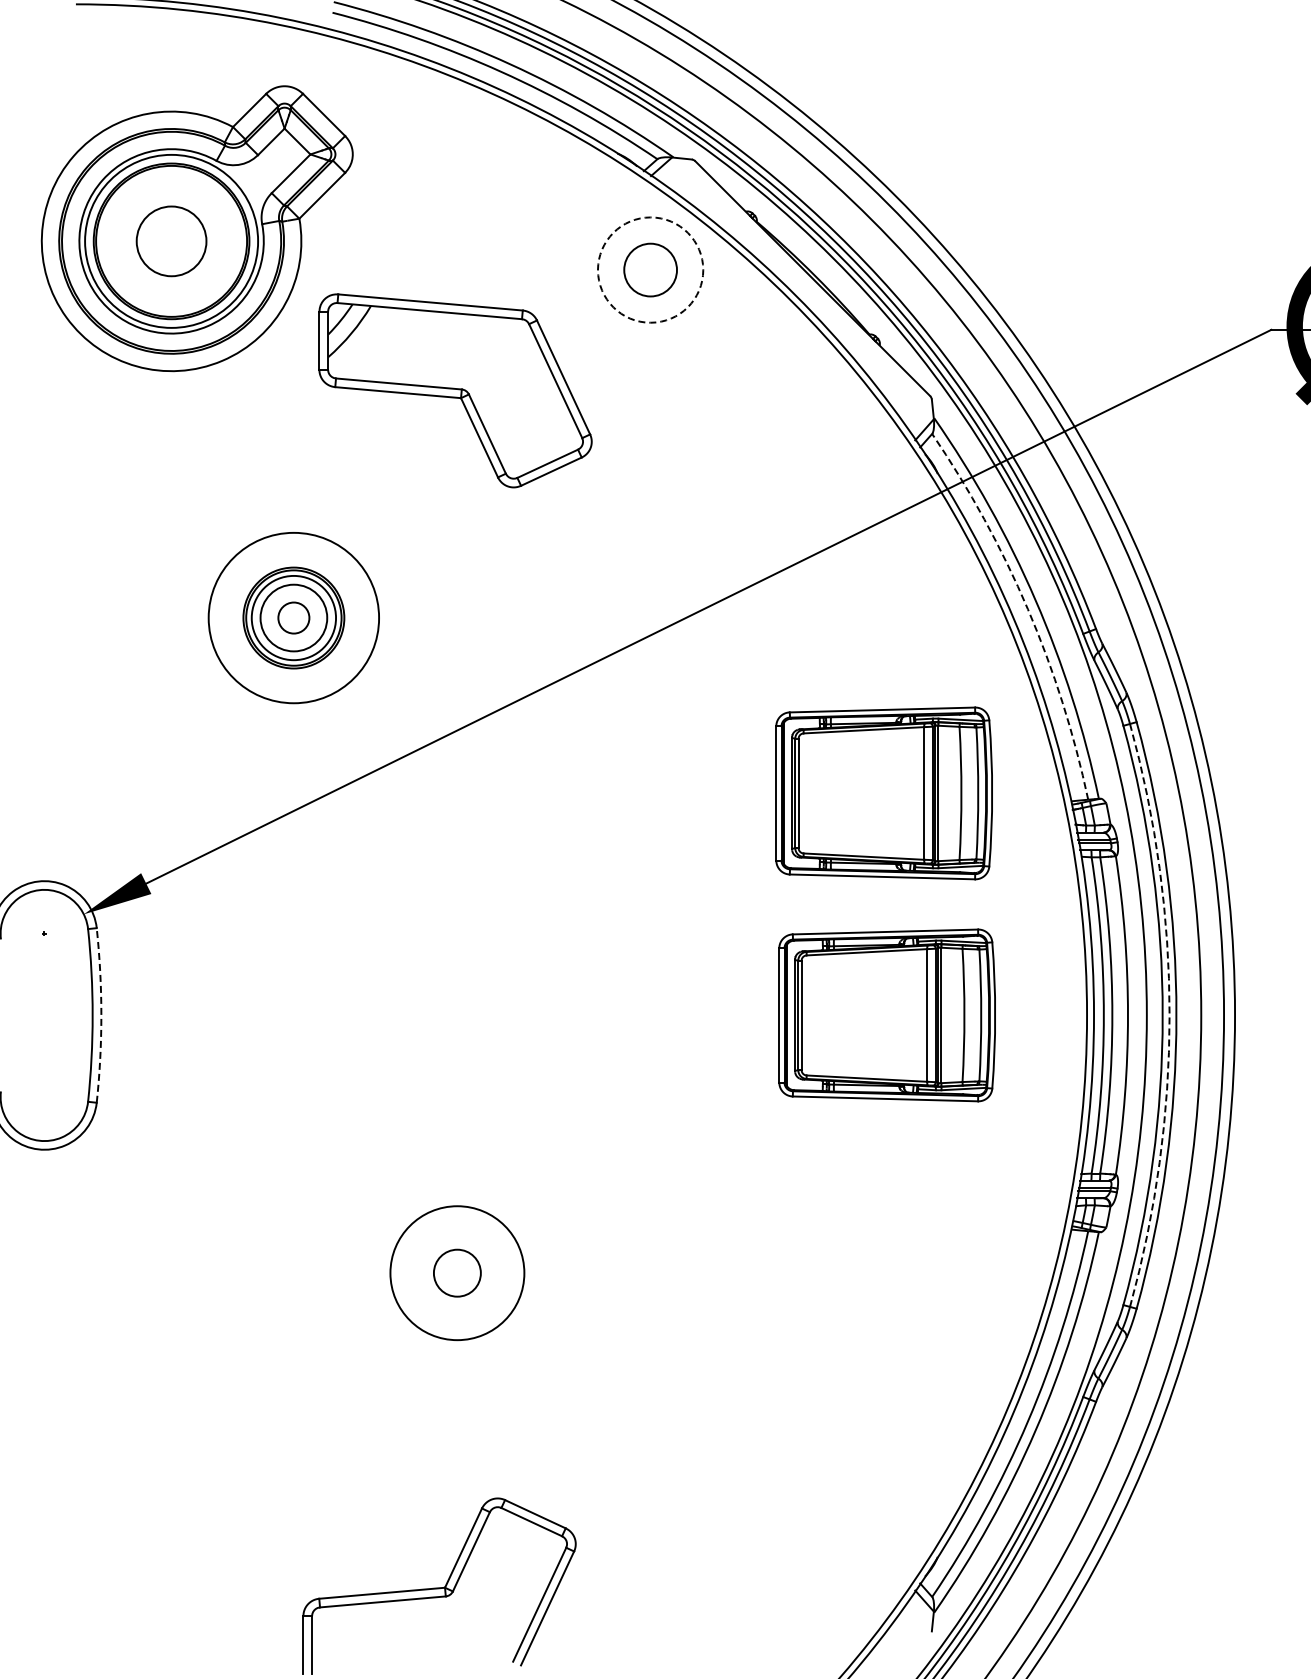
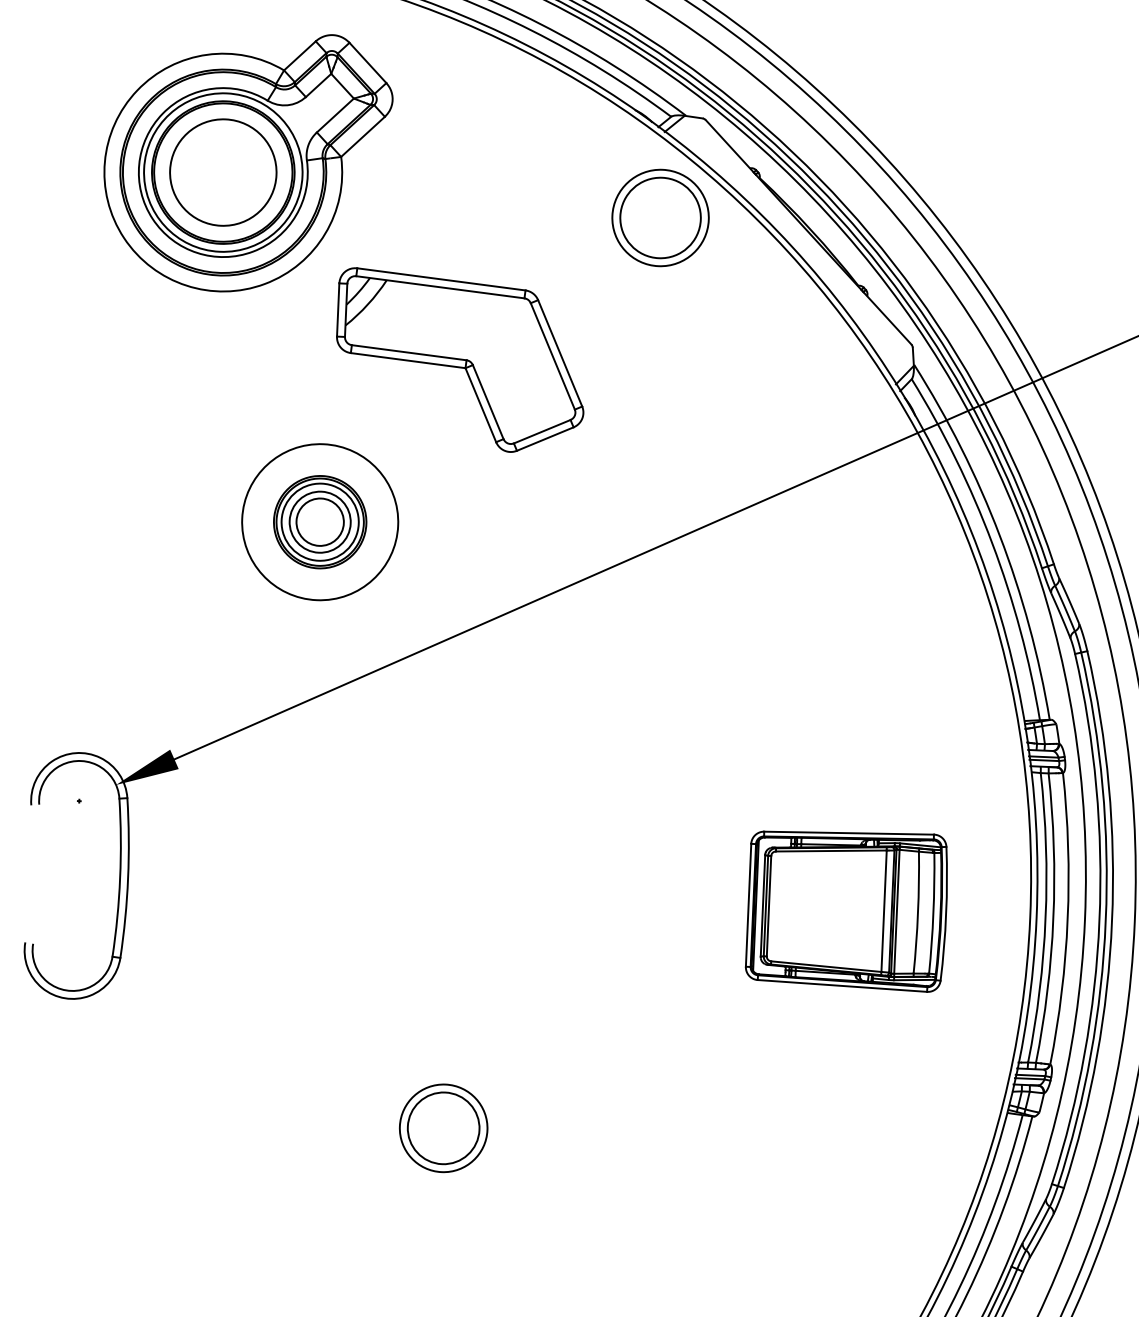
circle: (171, 241) -> (223, 172), size x1.67
circle: (650, 269) -> (660, 217), dashed -> solid
circle: (650, 270) -> (660, 218), size x1.67
part: (455, 390) -> (460, 360), moved
arc: (1027, 609) -> (991, 543), dashed -> solid
circle: (293, 617) -> (319, 521), size x1.67
part: (883, 793) -> (852, 706), removed
arc: (101, 1015) -> (128, 878), dashed -> solid
arc: (1169, 1015) -> (1105, 920), dashed -> solid
circle: (457, 1273) -> (443, 1128), size x0.71
circle: (457, 1273) -> (443, 1128), size x1.67

